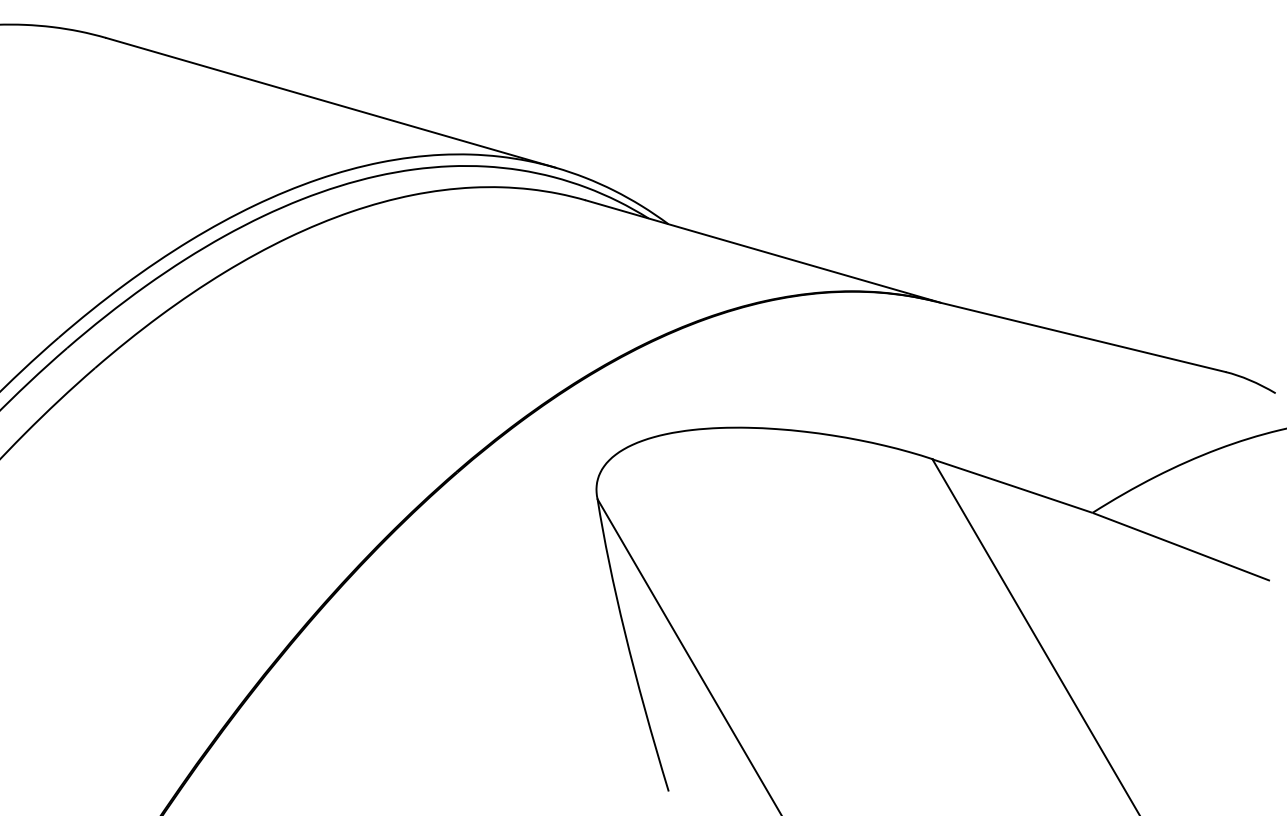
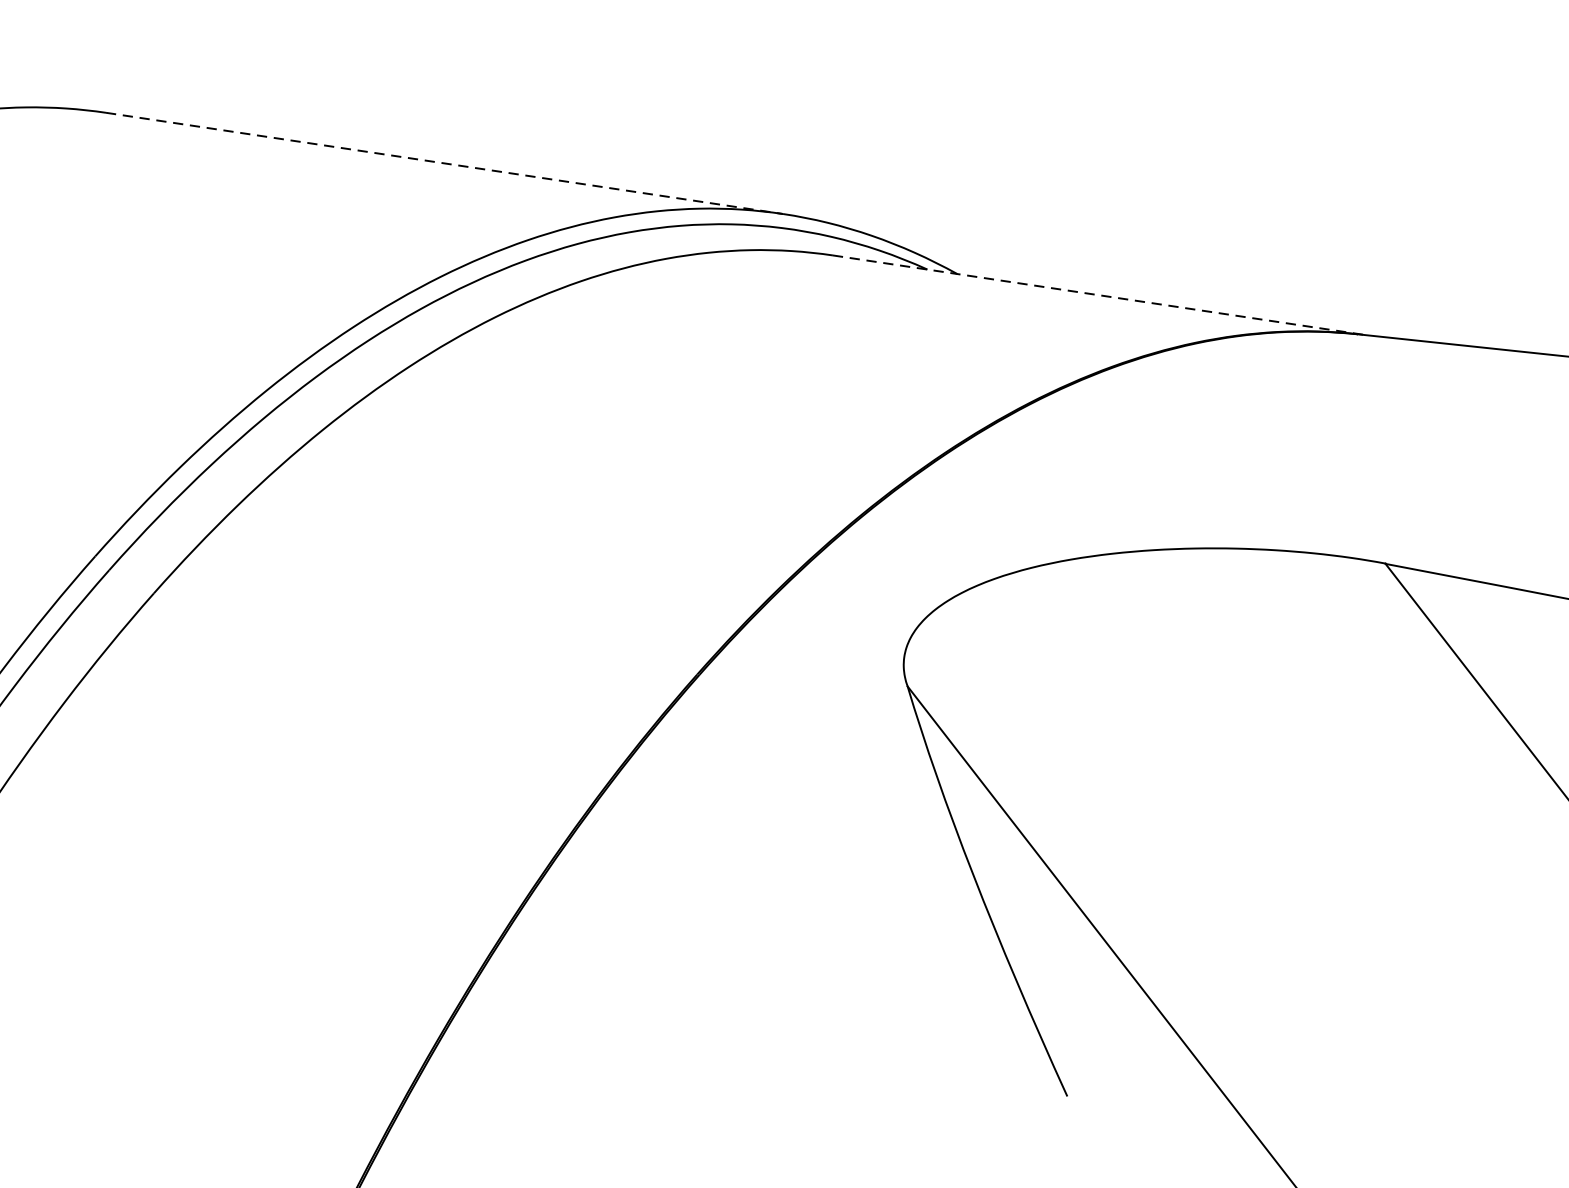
line: (331, 103) -> (445, 164), solid -> dashed
line: (763, 251) -> (1100, 295), solid -> dashed

